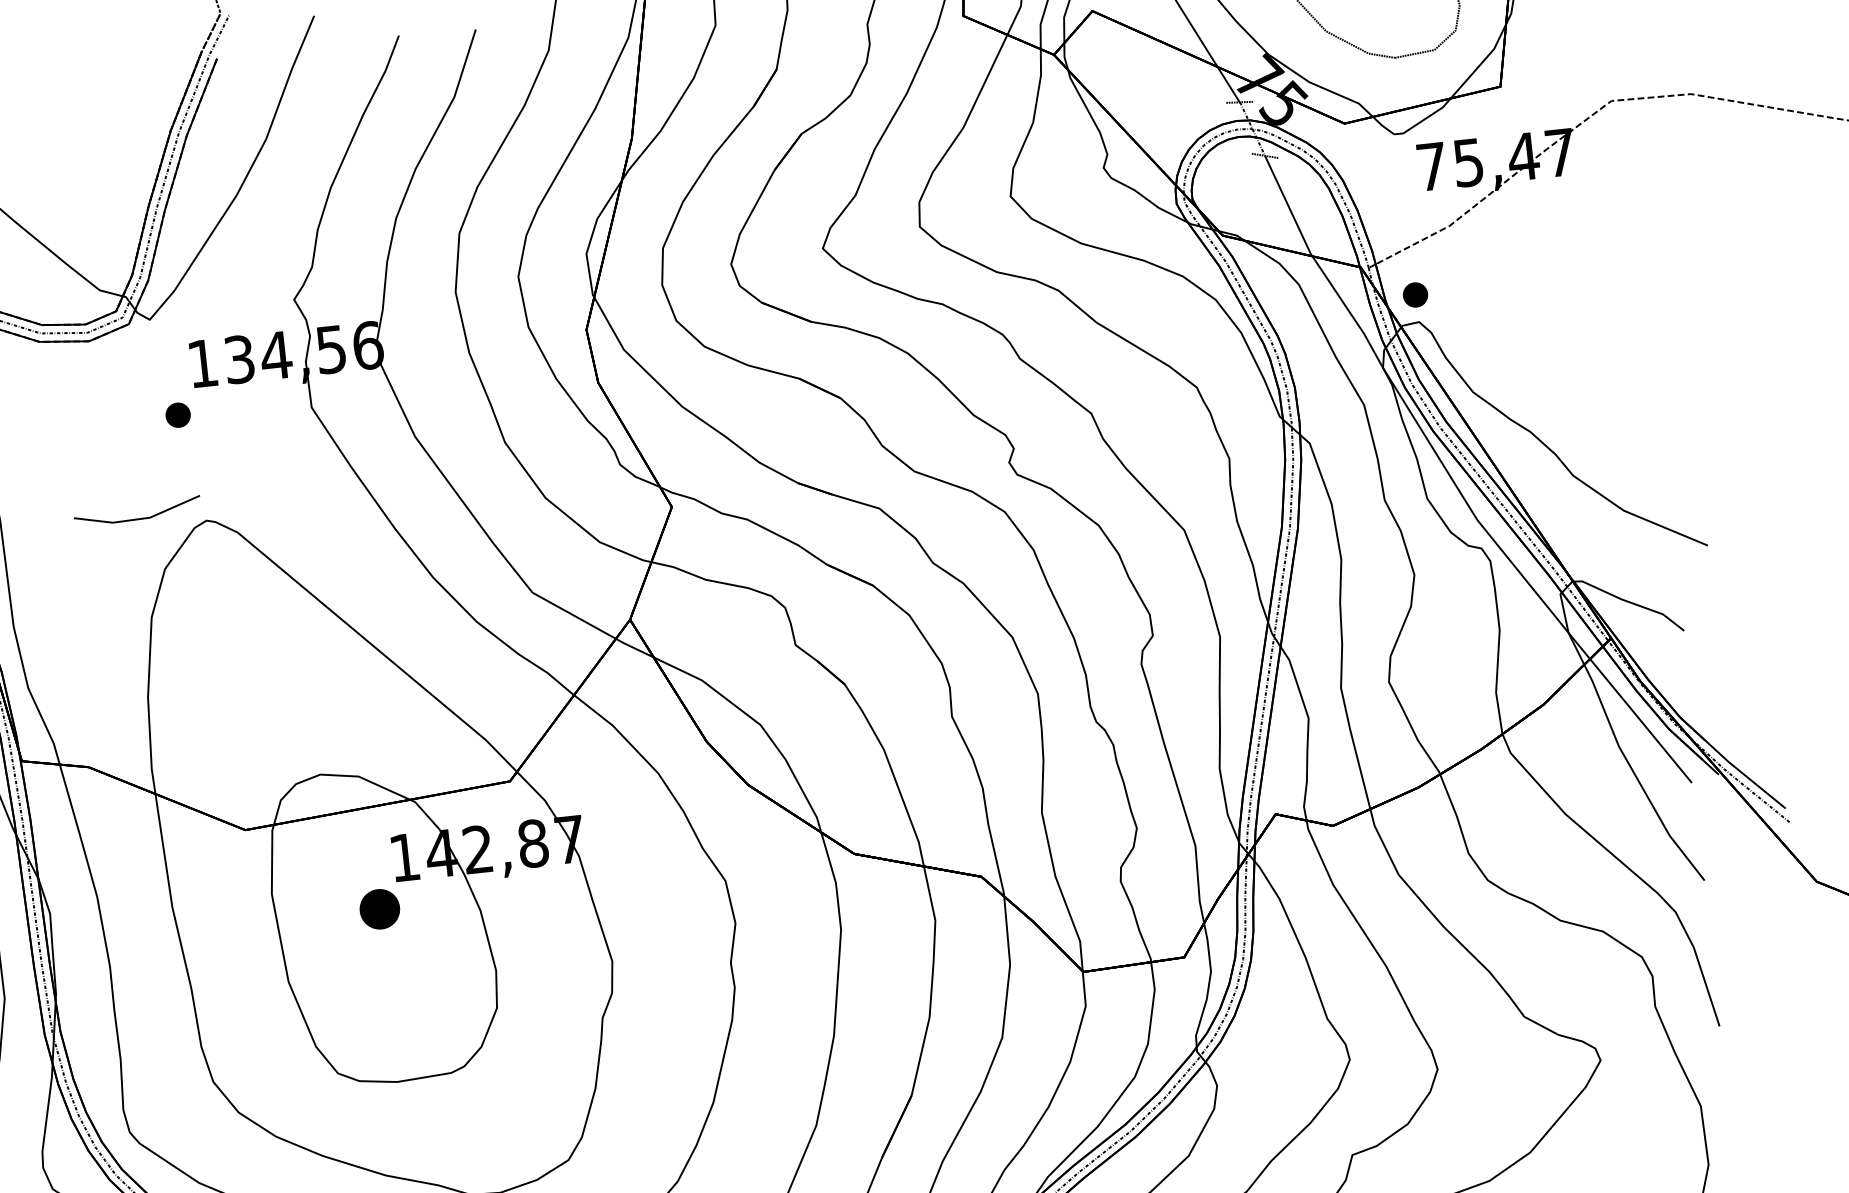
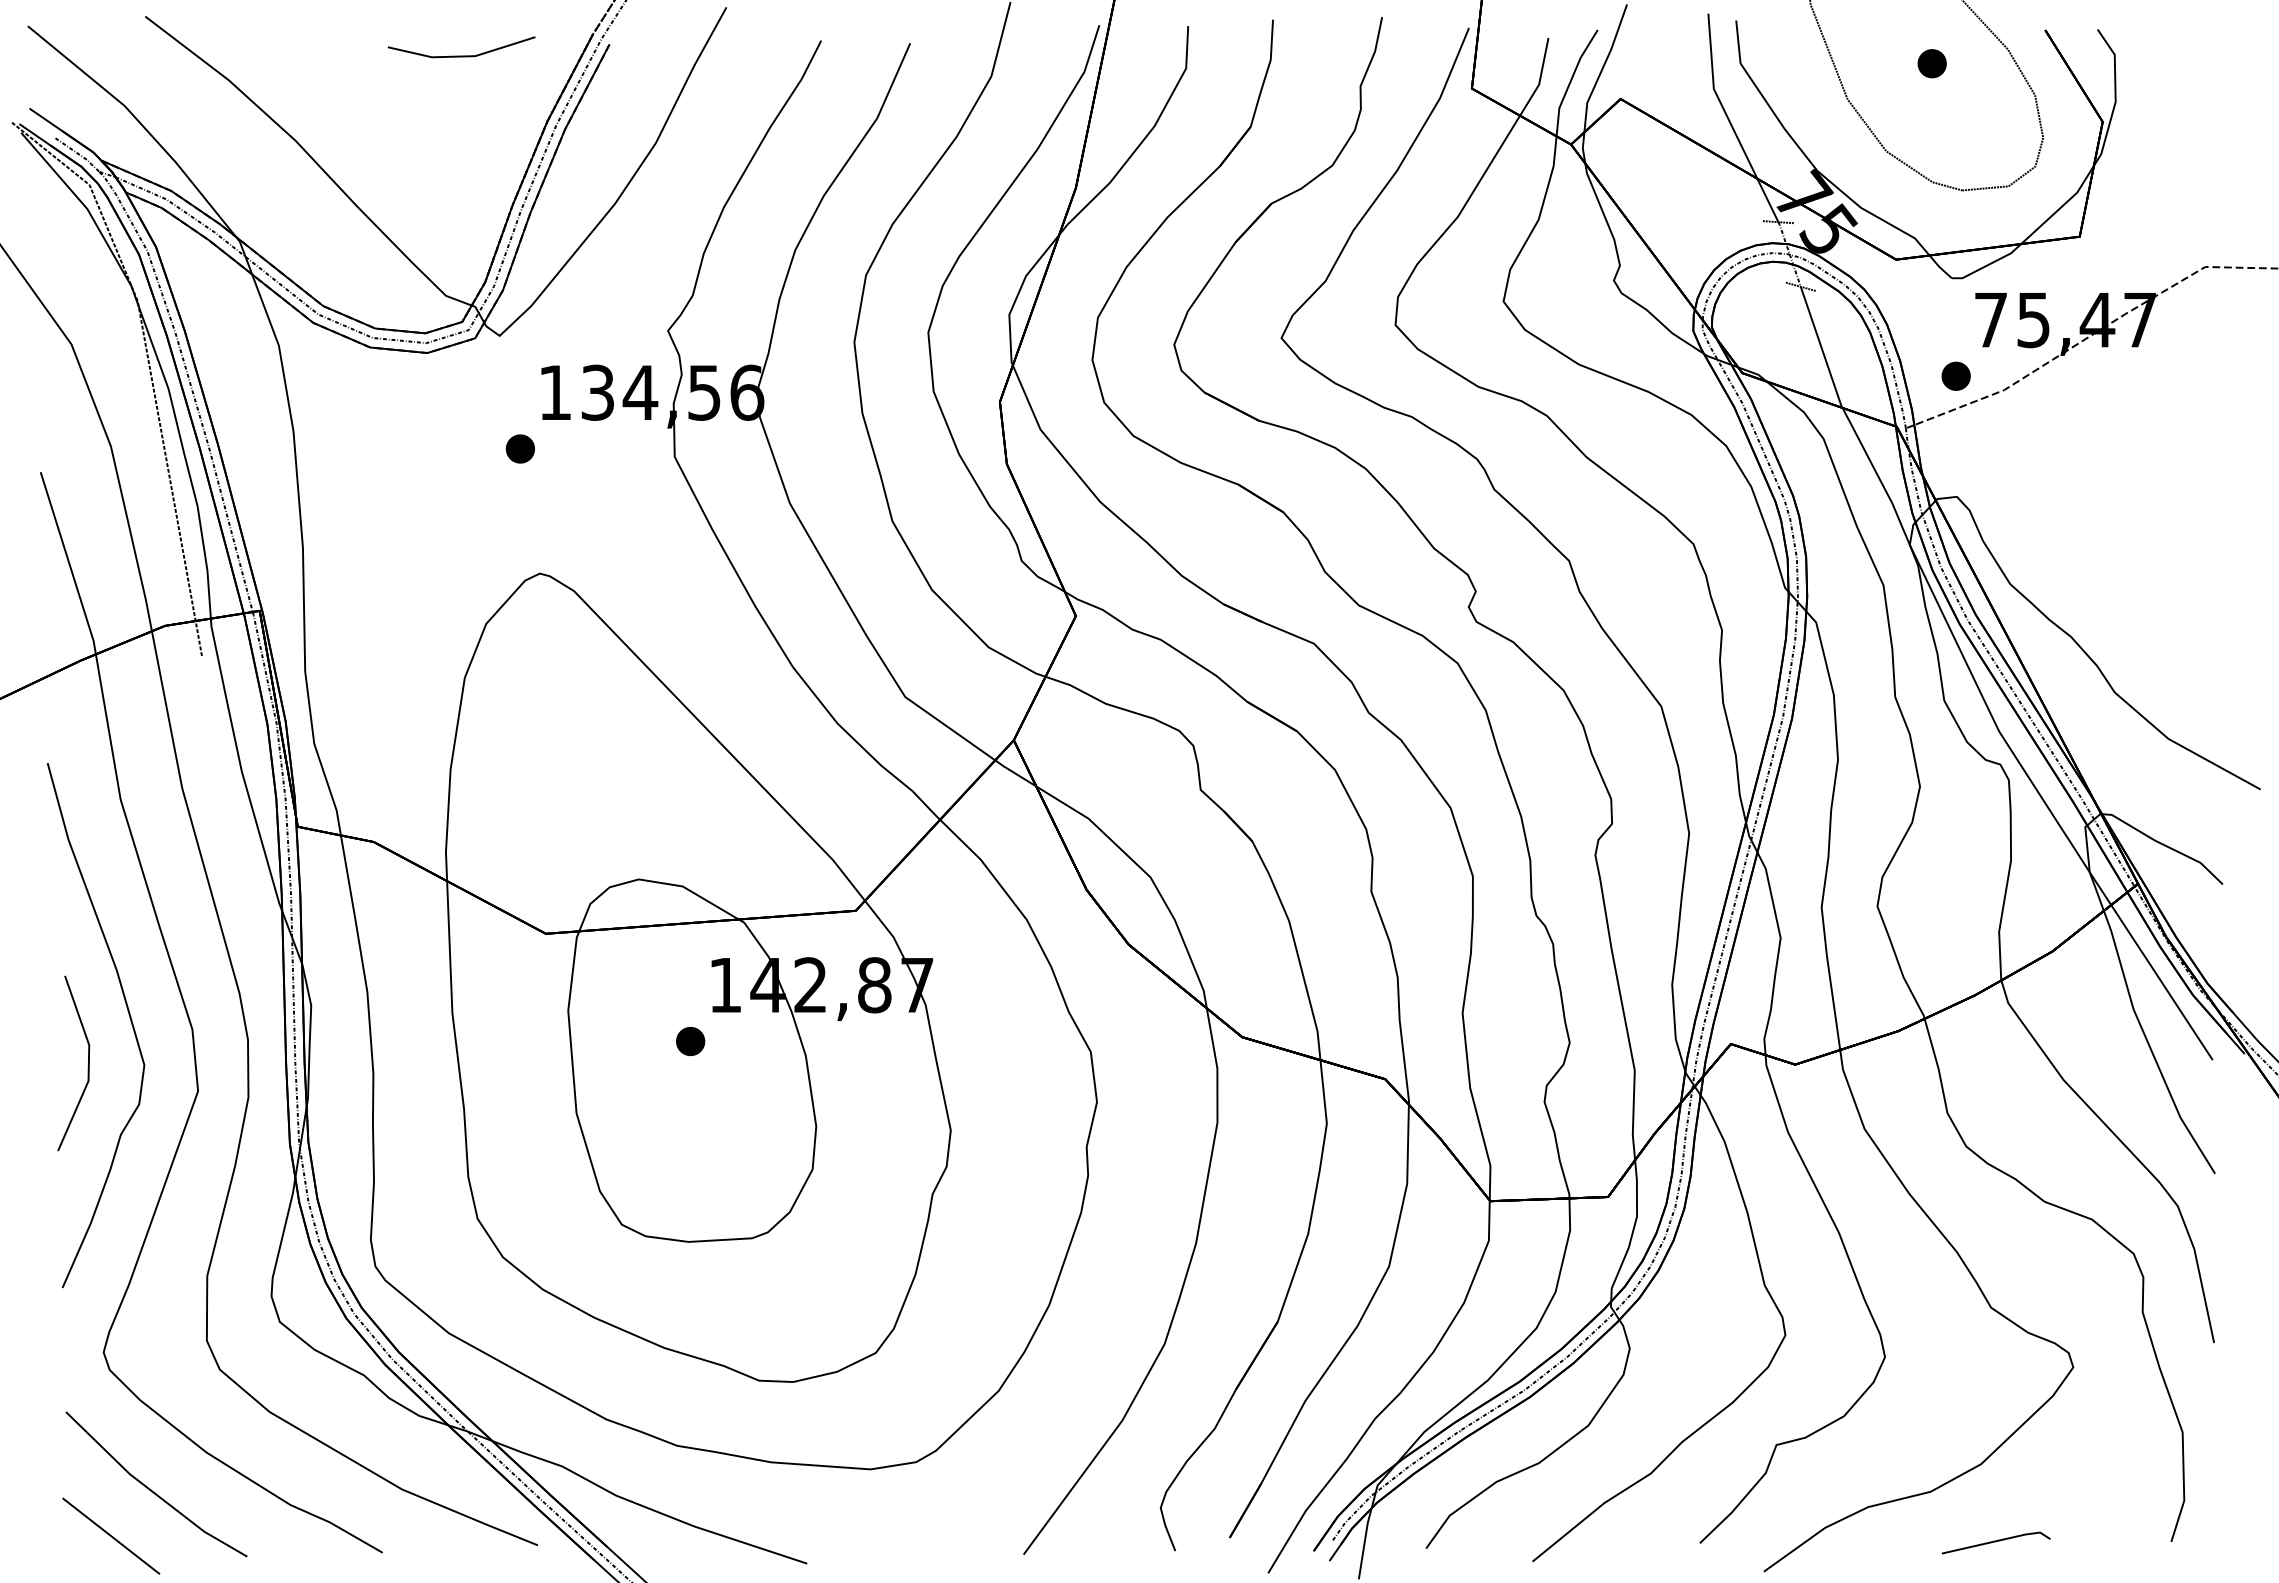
part: (1414, 294) -> (1955, 375), moved
part: (138, 518) -> (461, 55), moved
part: (379, 909) -> (690, 1041), size x0.62

